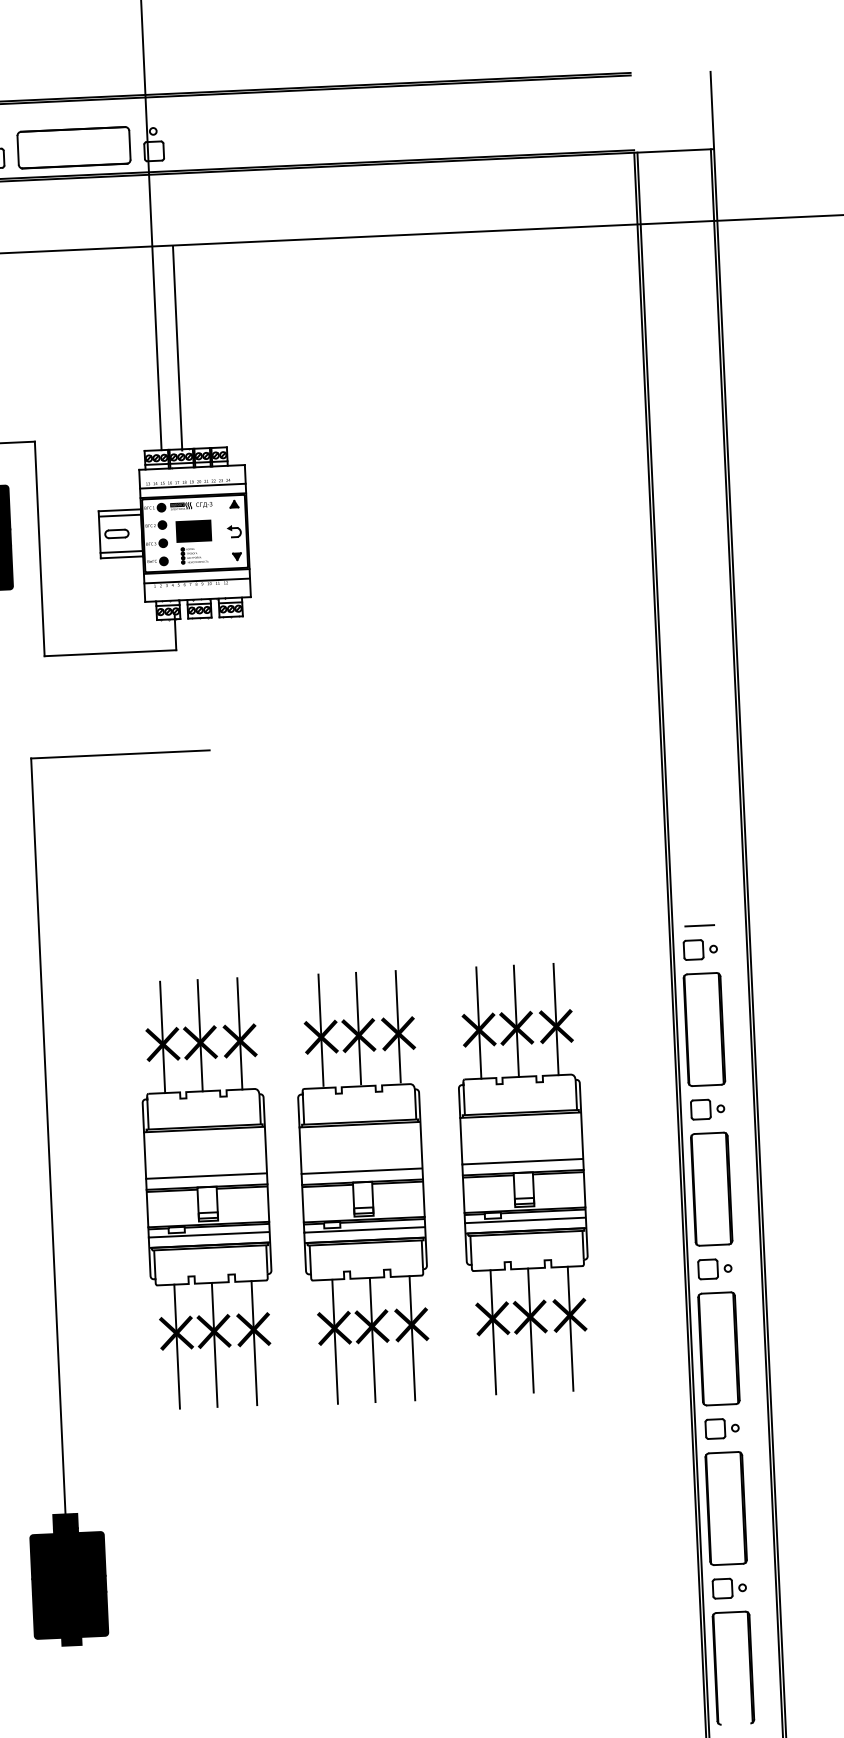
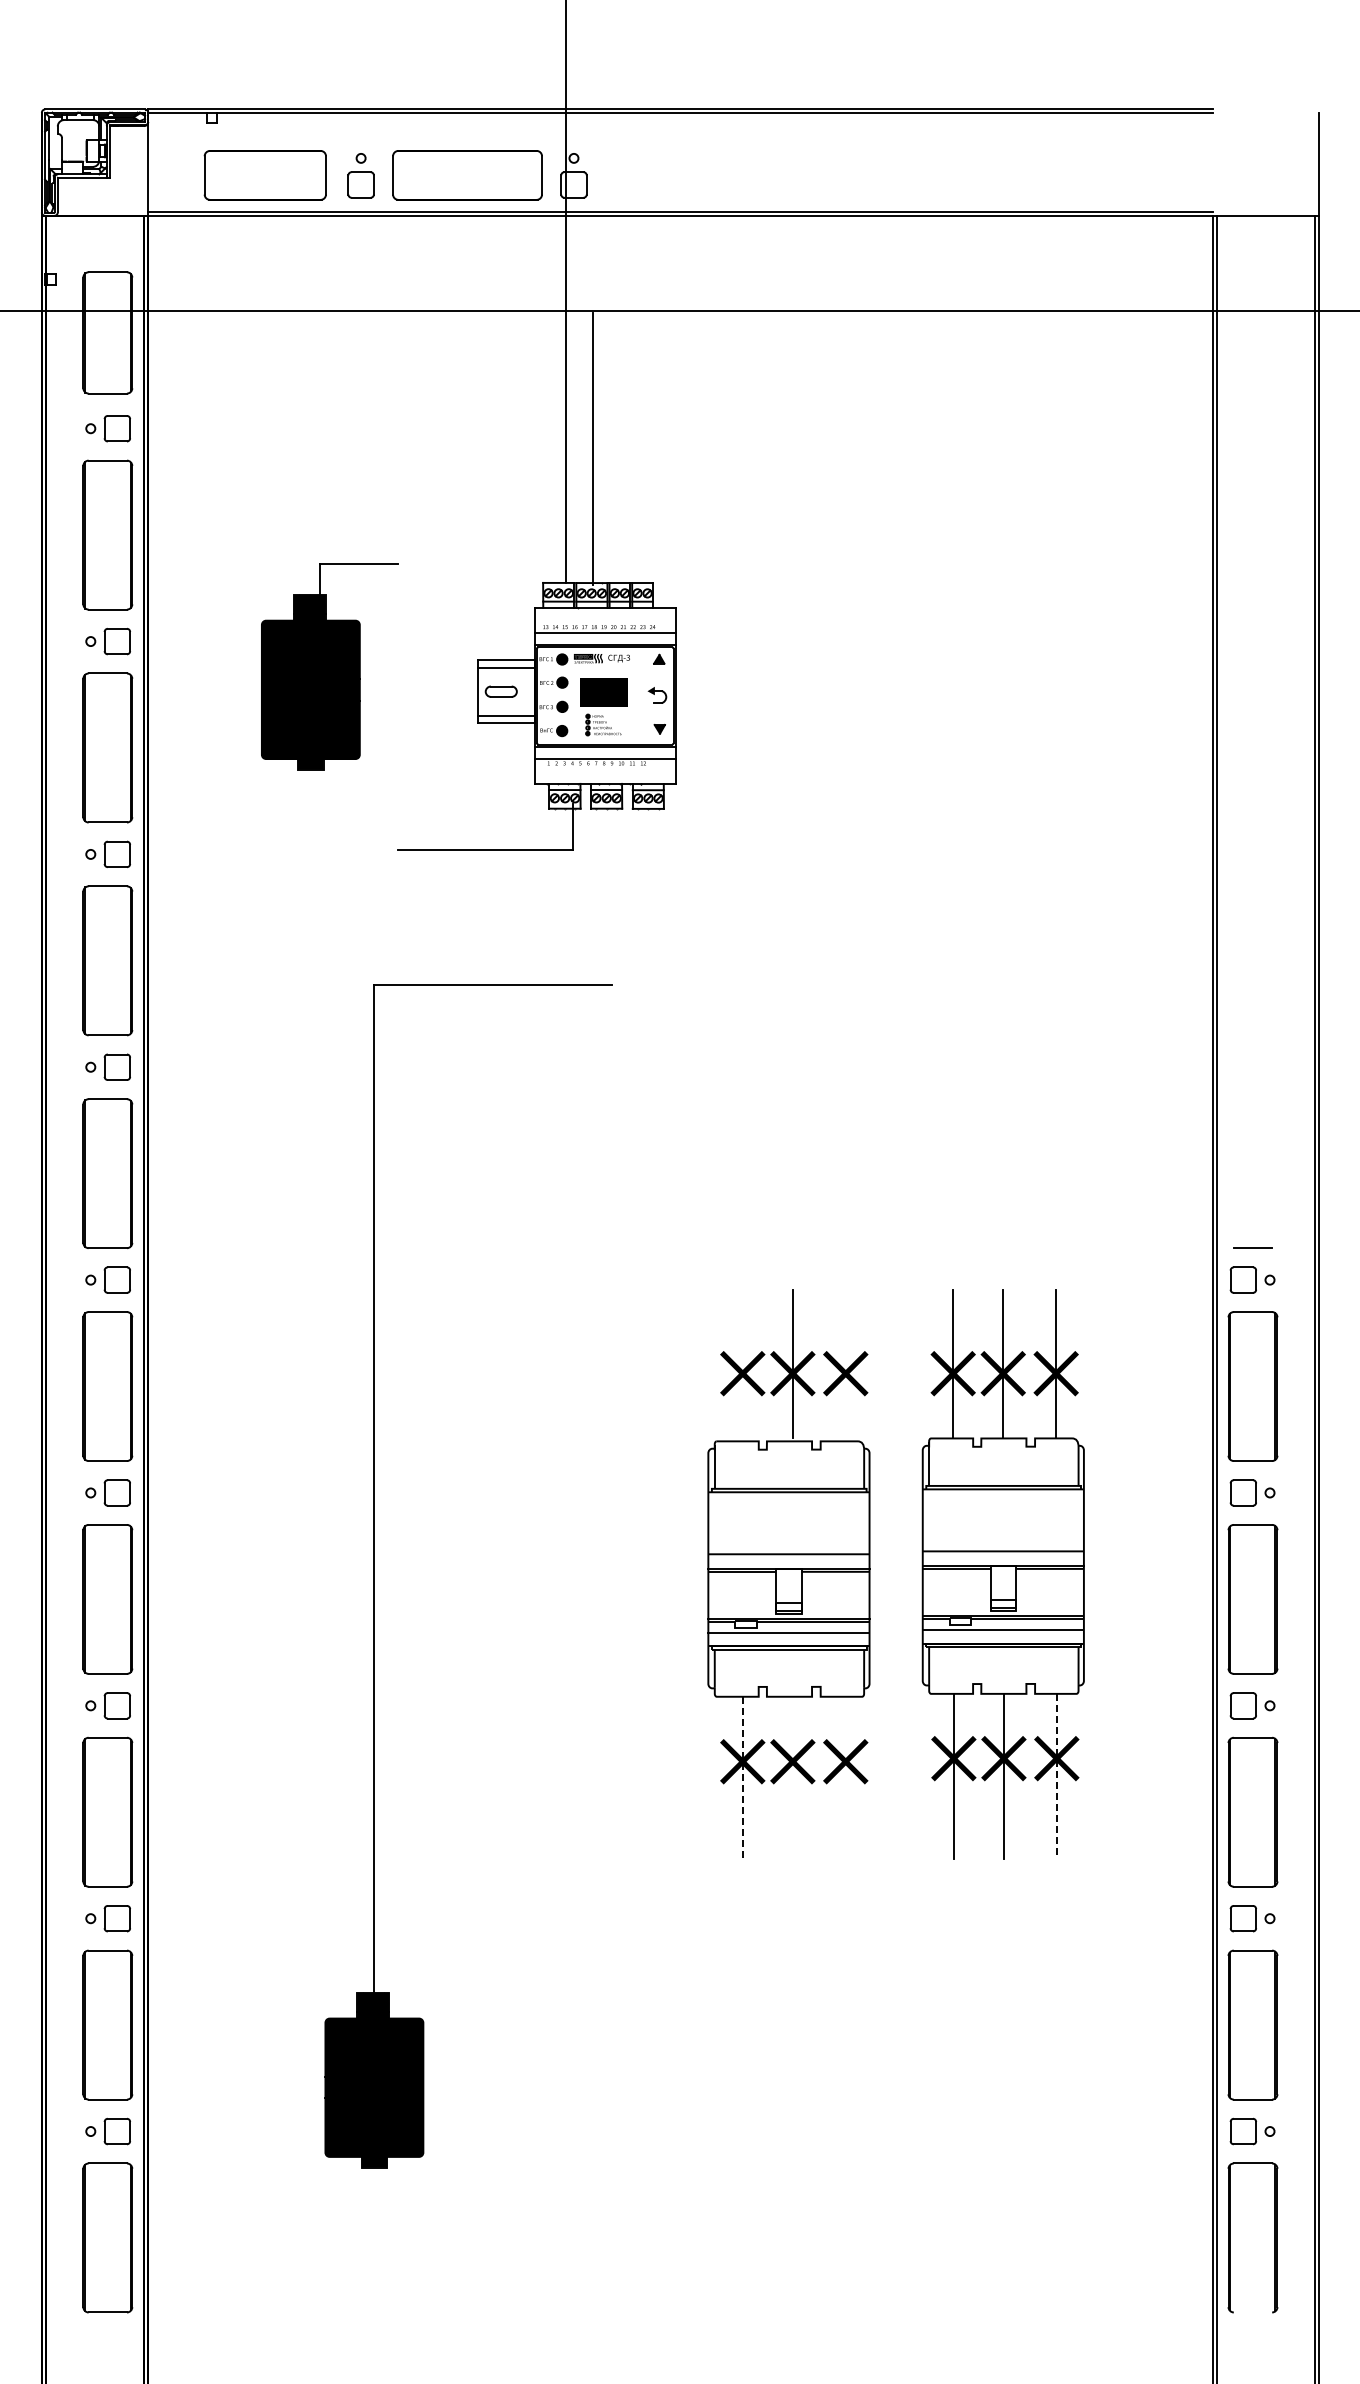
line: (39, 548) -> (397, 706), removed
line: (398, 1026) -> (845, 1364), removed
line: (320, 1030) -> (742, 1364), removed
part: (207, 1193) -> (581, 1574), removed
line: (570, 1328) -> (1056, 1776), solid -> dashed
line: (412, 1338) -> (845, 1779), removed
line: (372, 1340) -> (792, 1779), removed
line: (334, 1341) -> (742, 1779), solid -> dashed

